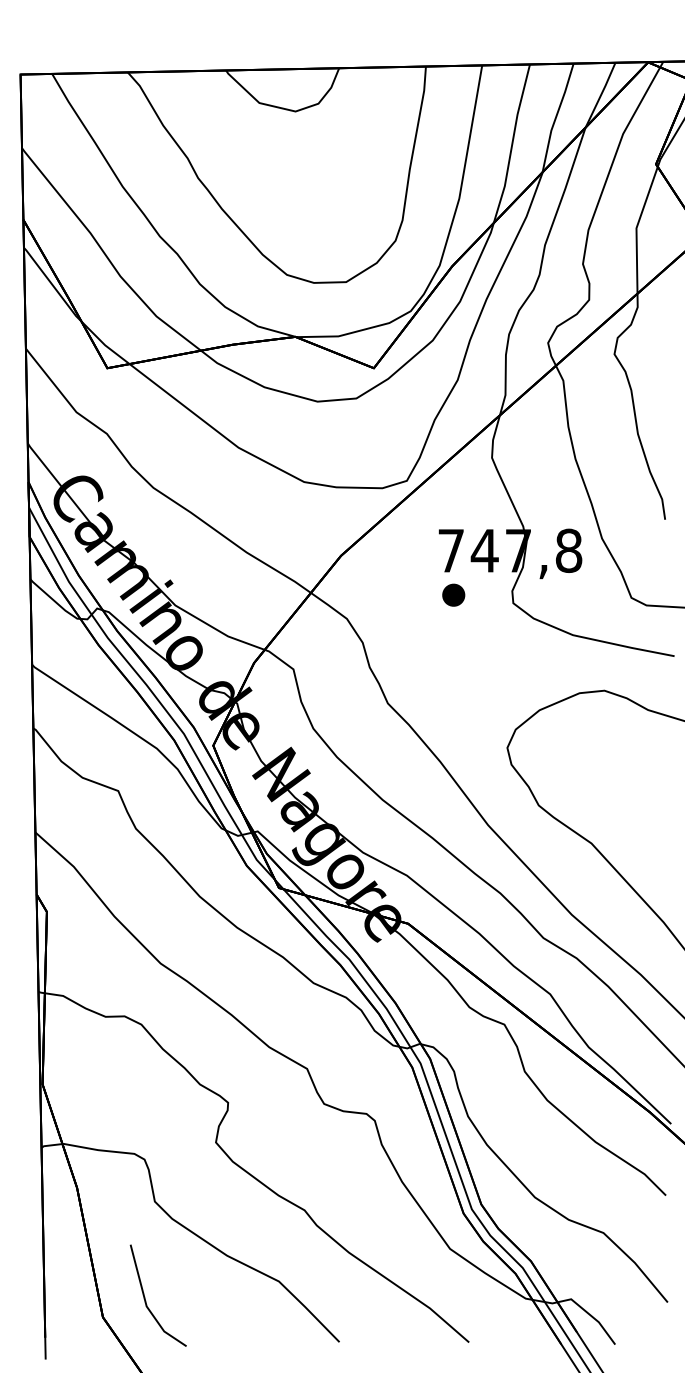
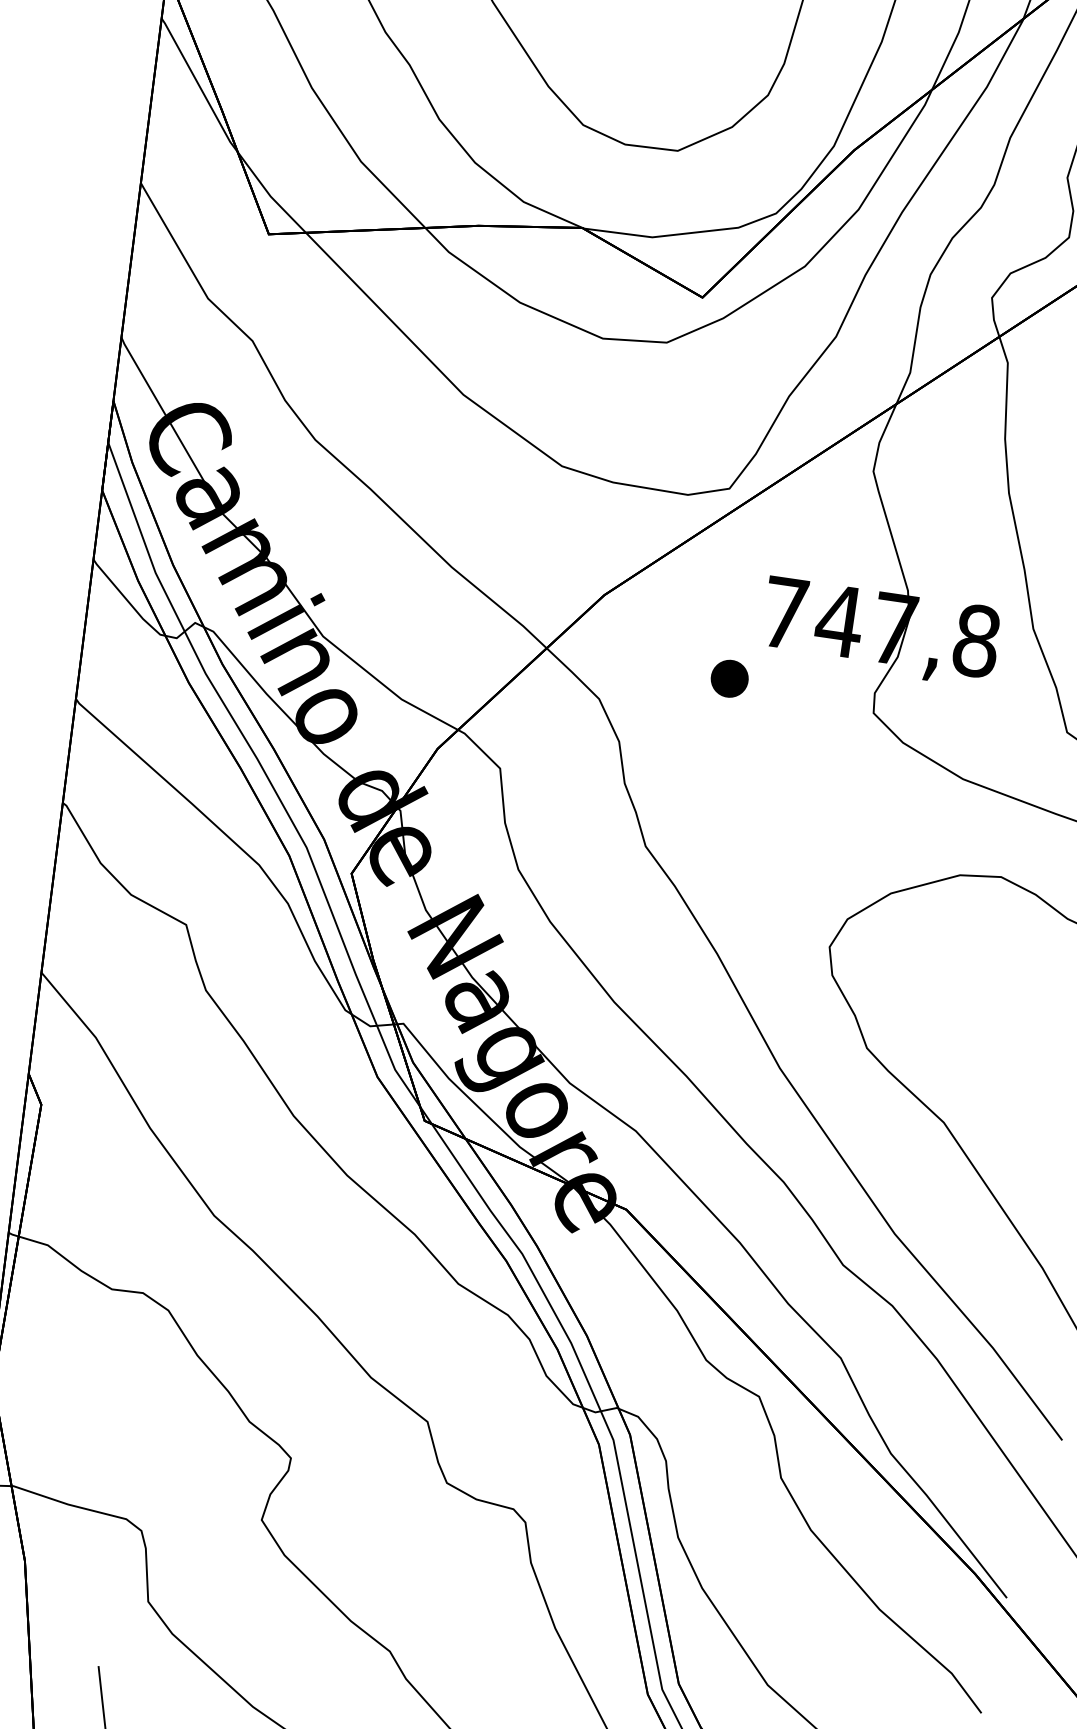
part: (453, 594) -> (729, 677), moved

